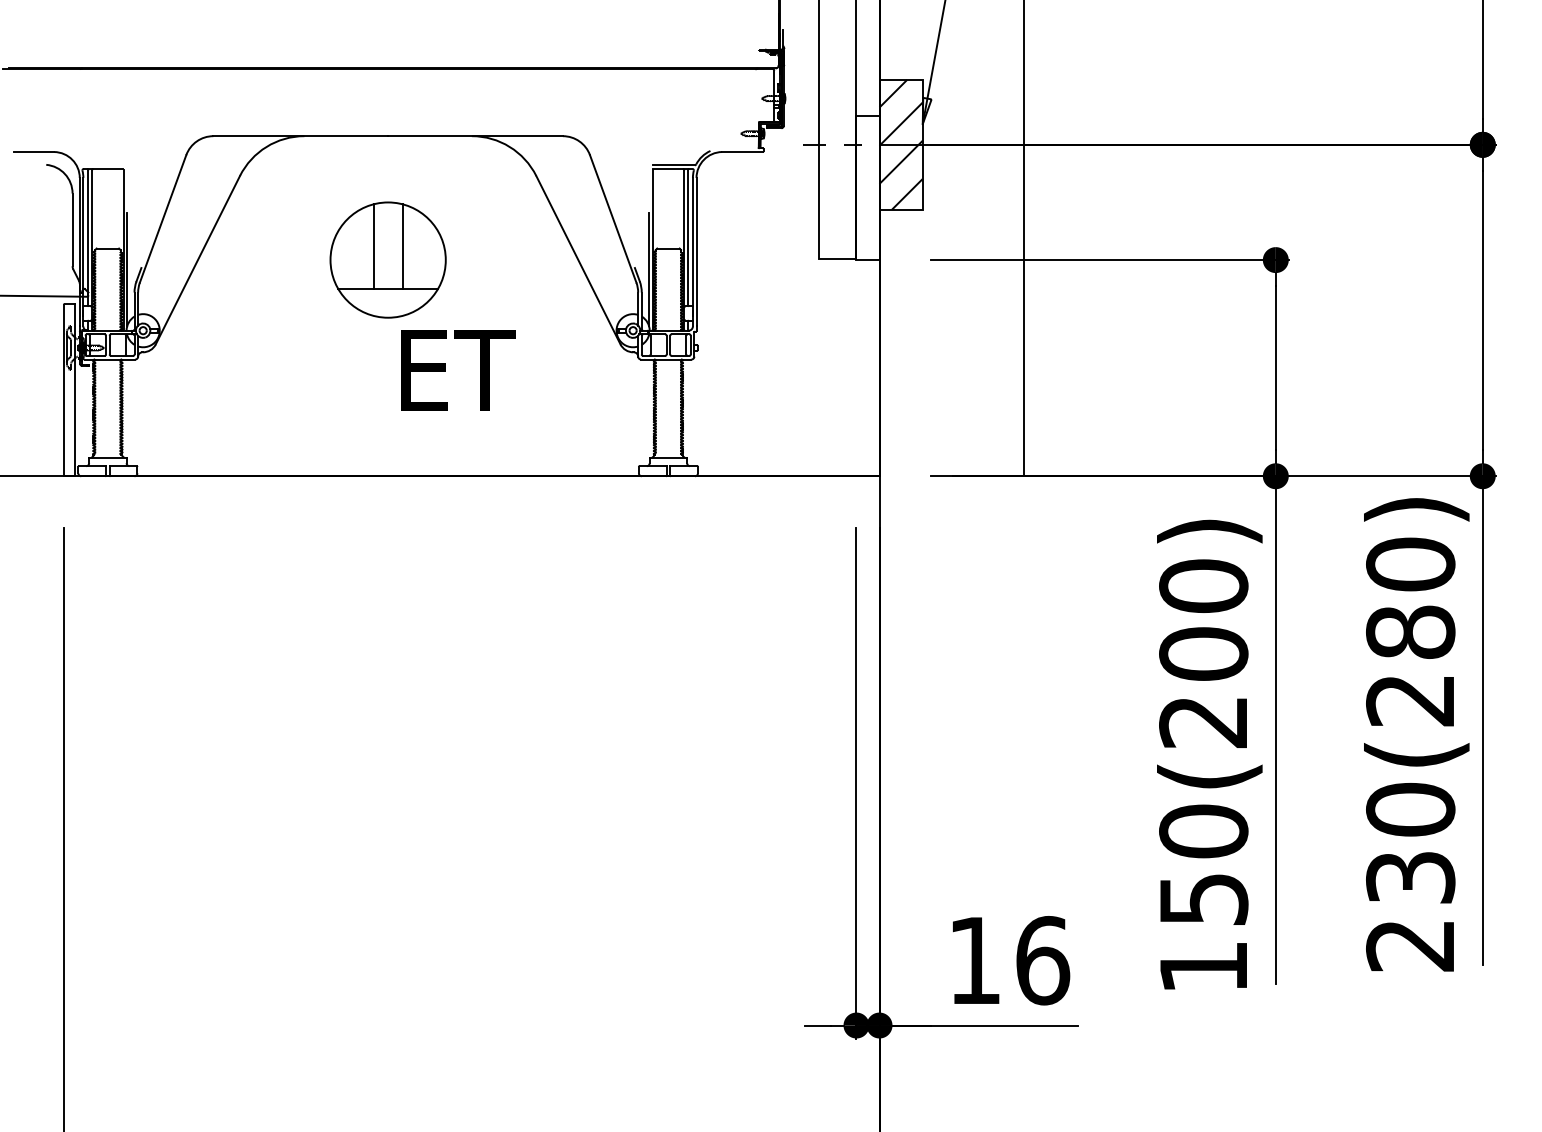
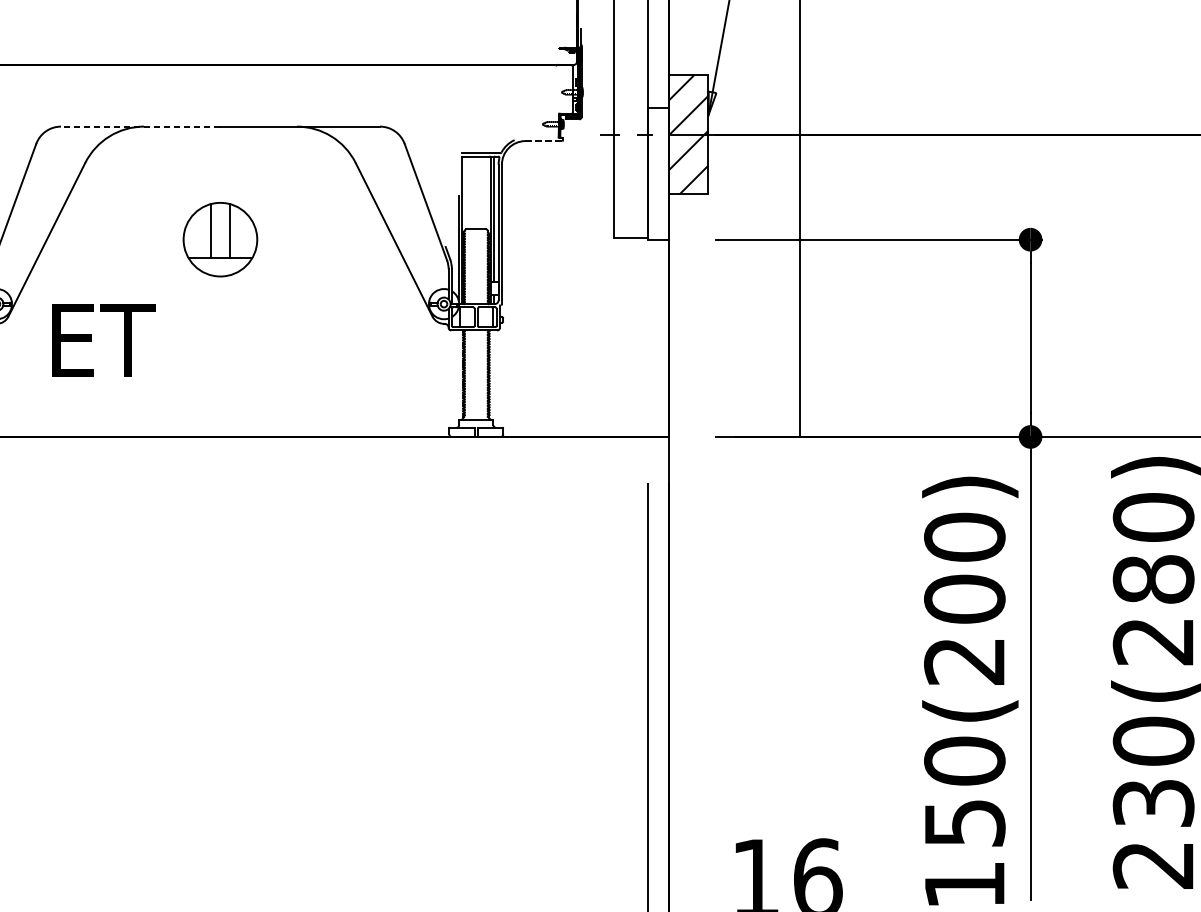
line: (300, 136) -> (140, 126), solid -> dashed
line: (742, 152) -> (543, 141), solid -> dashed
part: (387, 259) -> (219, 239), size x0.7
text: (458, 370) -> (103, 340), moved

